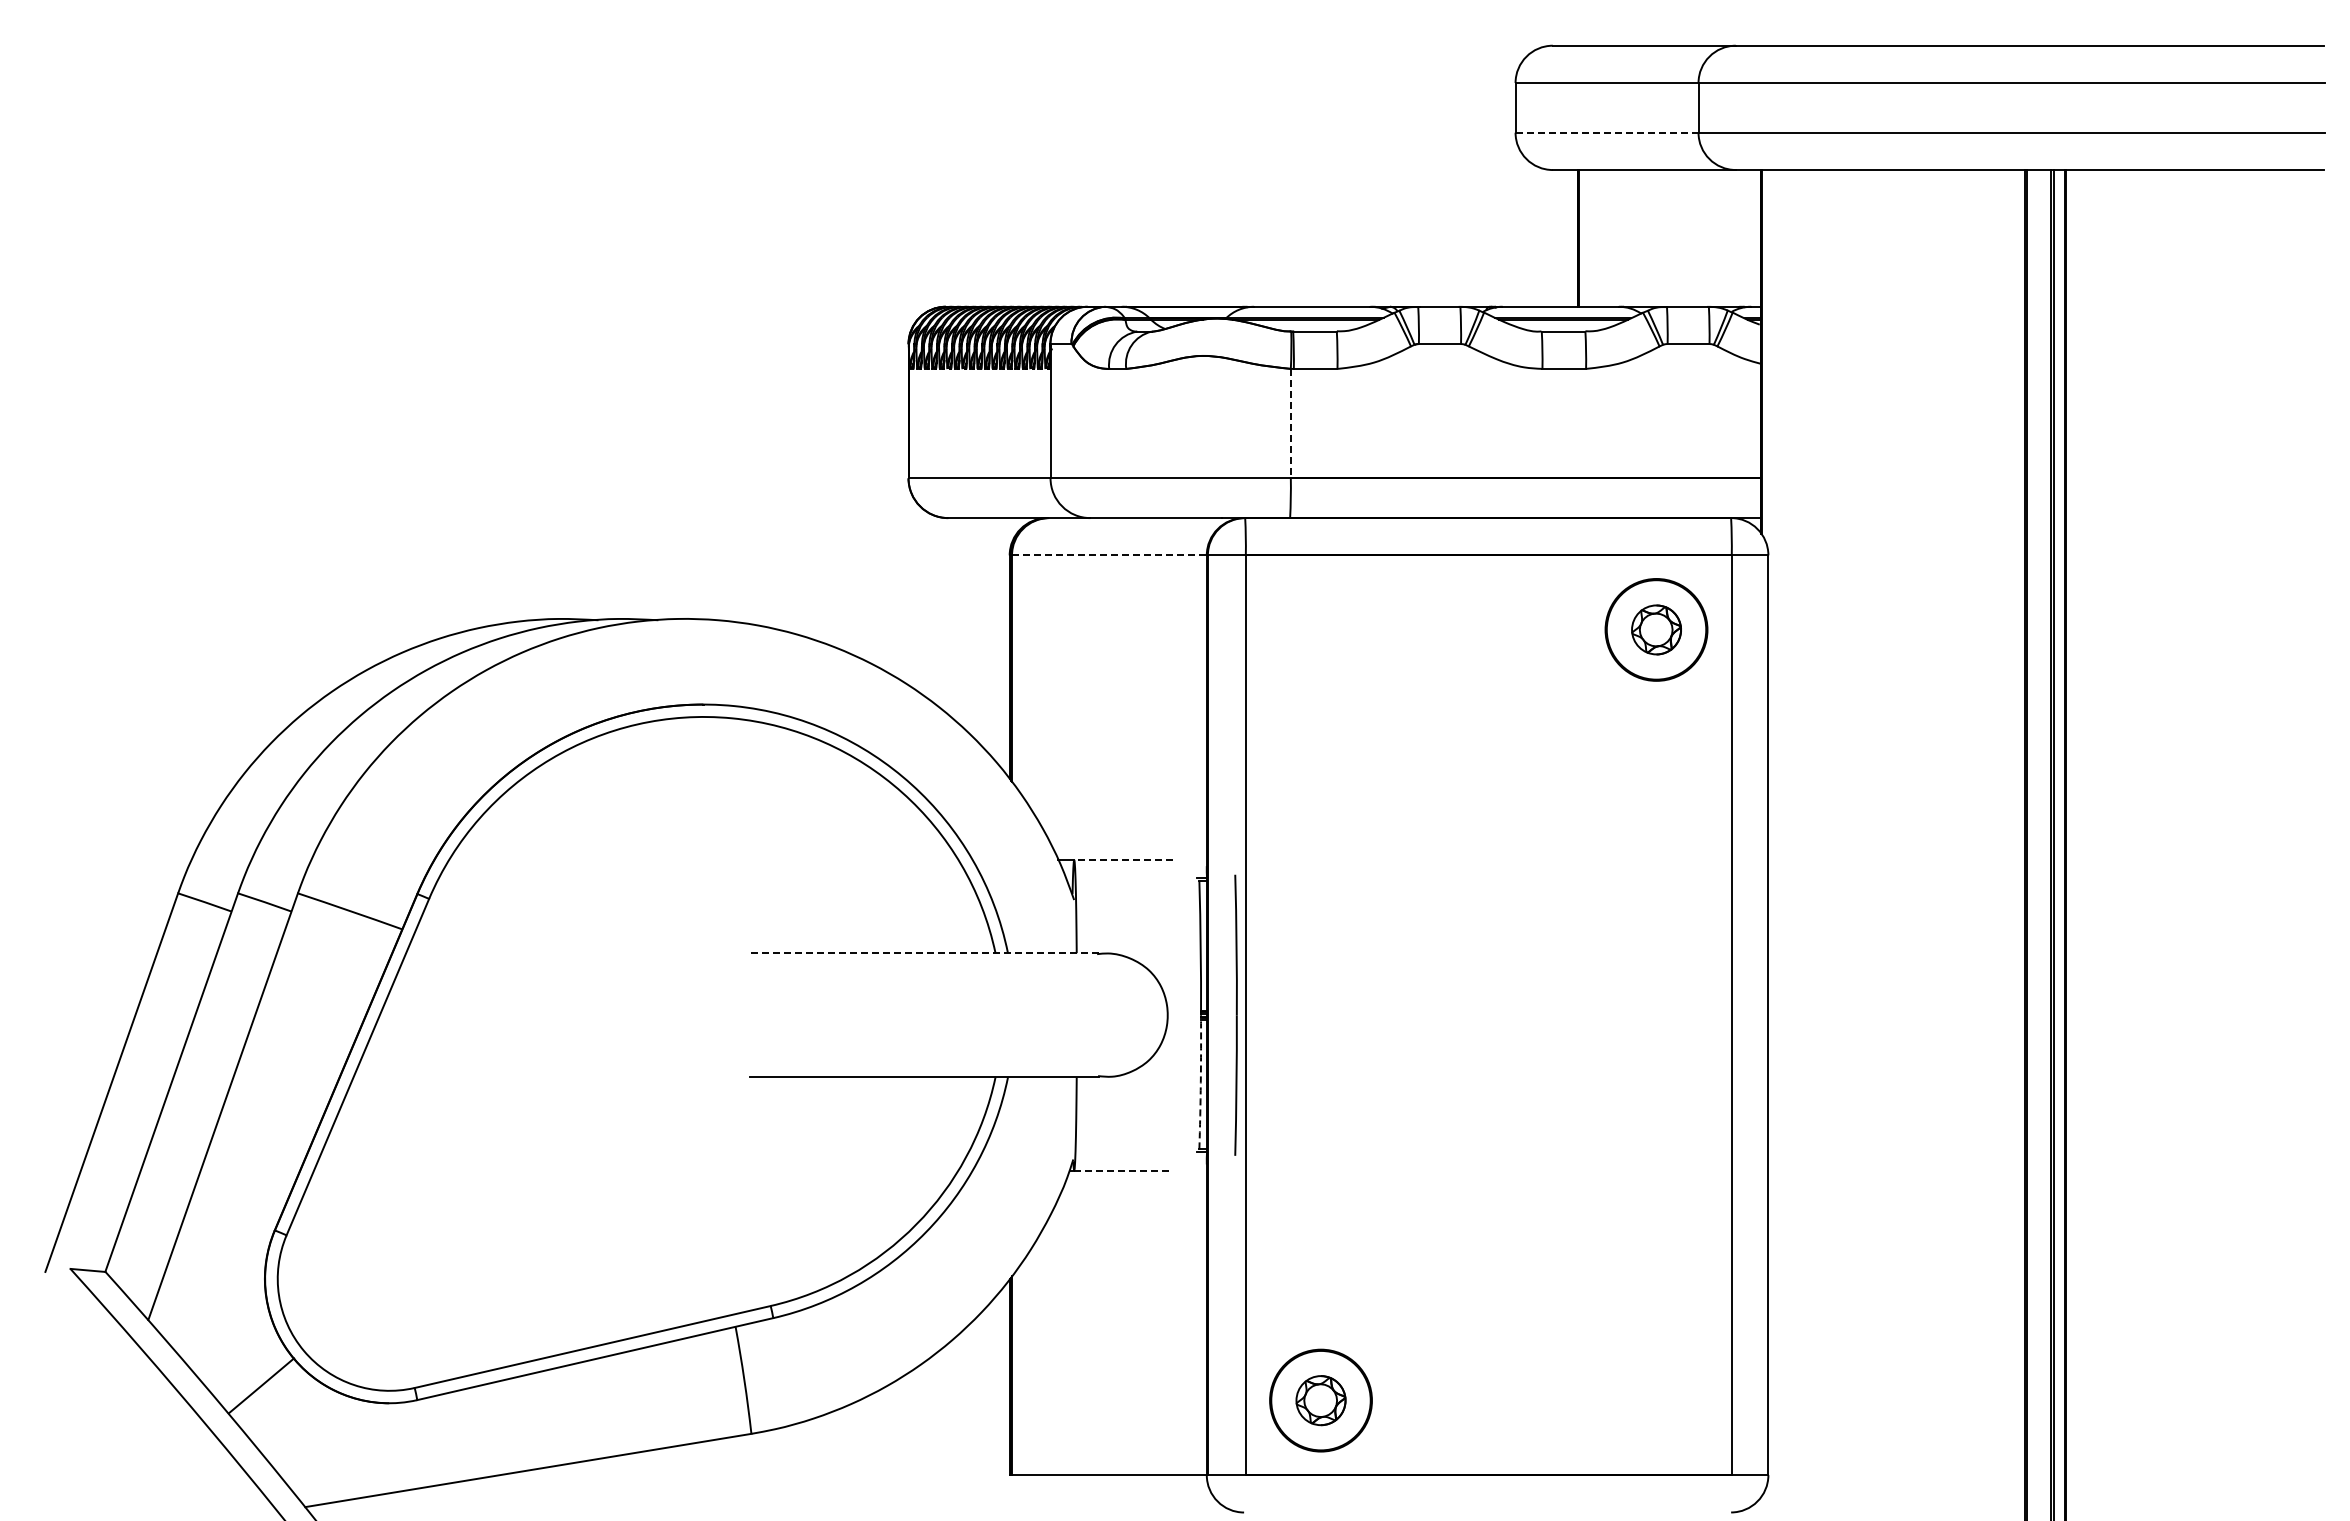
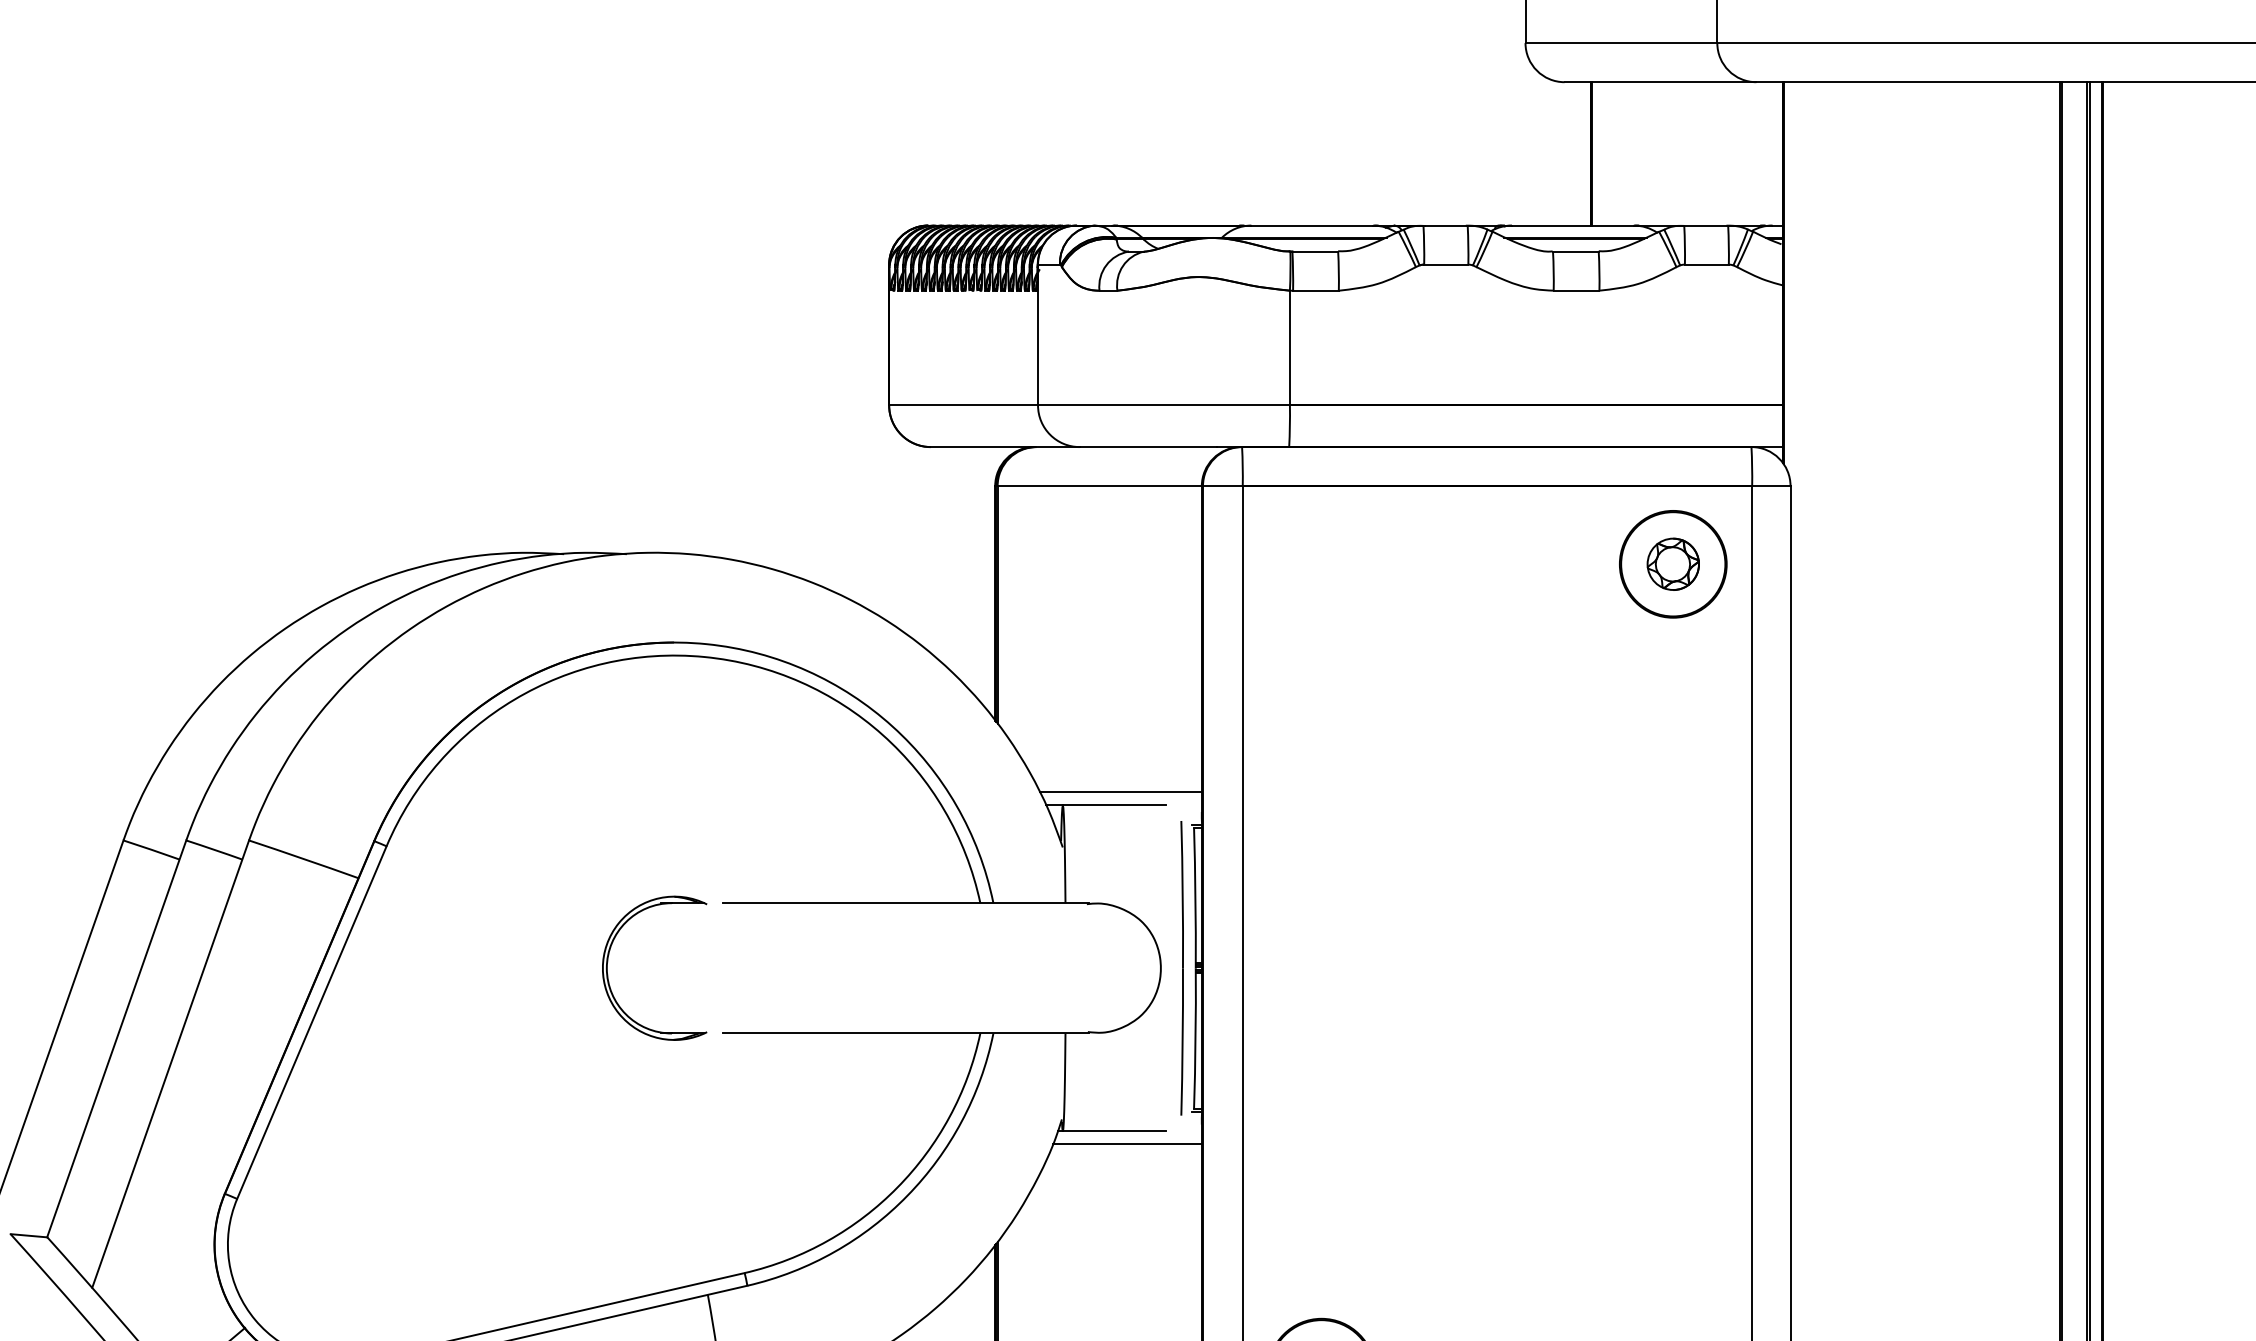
line: (1607, 132) -> (1621, 42), dashed -> solid
line: (1290, 423) -> (1289, 347), dashed -> solid
line: (1109, 555) -> (1099, 486), dashed -> solid
line: (1129, 847) -> (1120, 792), added
line: (1122, 859) -> (1113, 804), dashed -> solid
line: (924, 953) -> (905, 903), dashed -> solid
line: (1235, 1014) -> (1181, 967), moved
part: (640, 1015) -> (608, 968), added
arc: (1200, 1082) -> (1195, 1038), dashed -> solid
line: (1123, 1170) -> (1114, 1130), dashed -> solid
line: (1135, 1183) -> (1127, 1144), added

